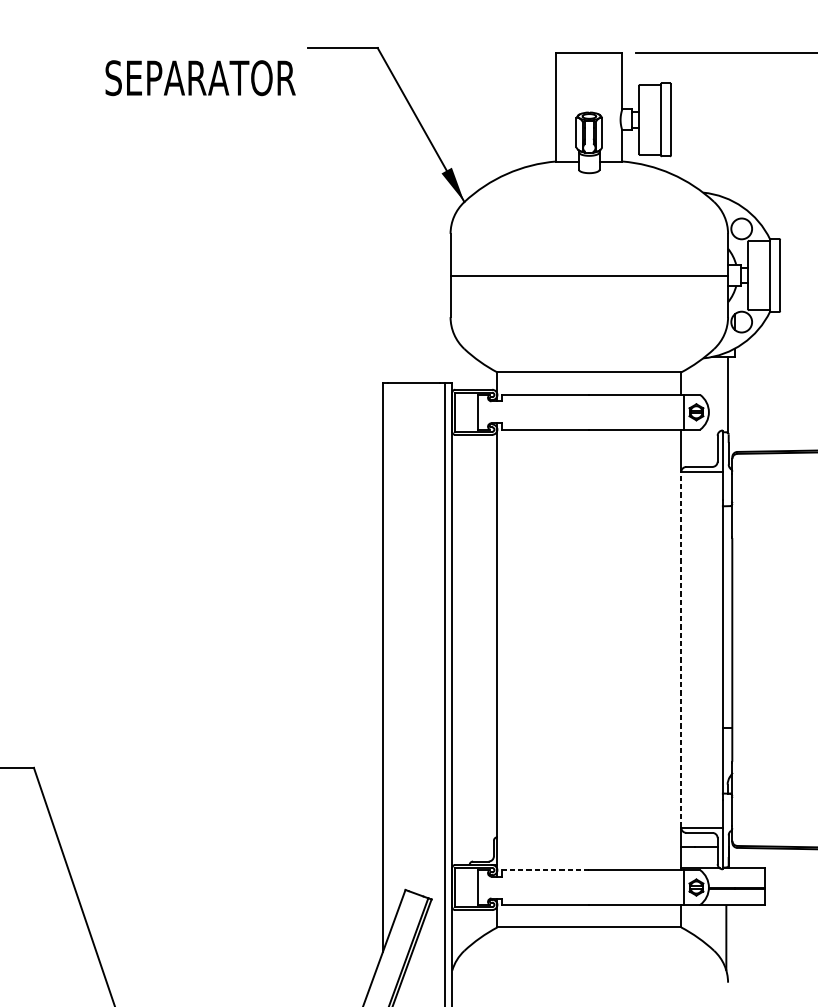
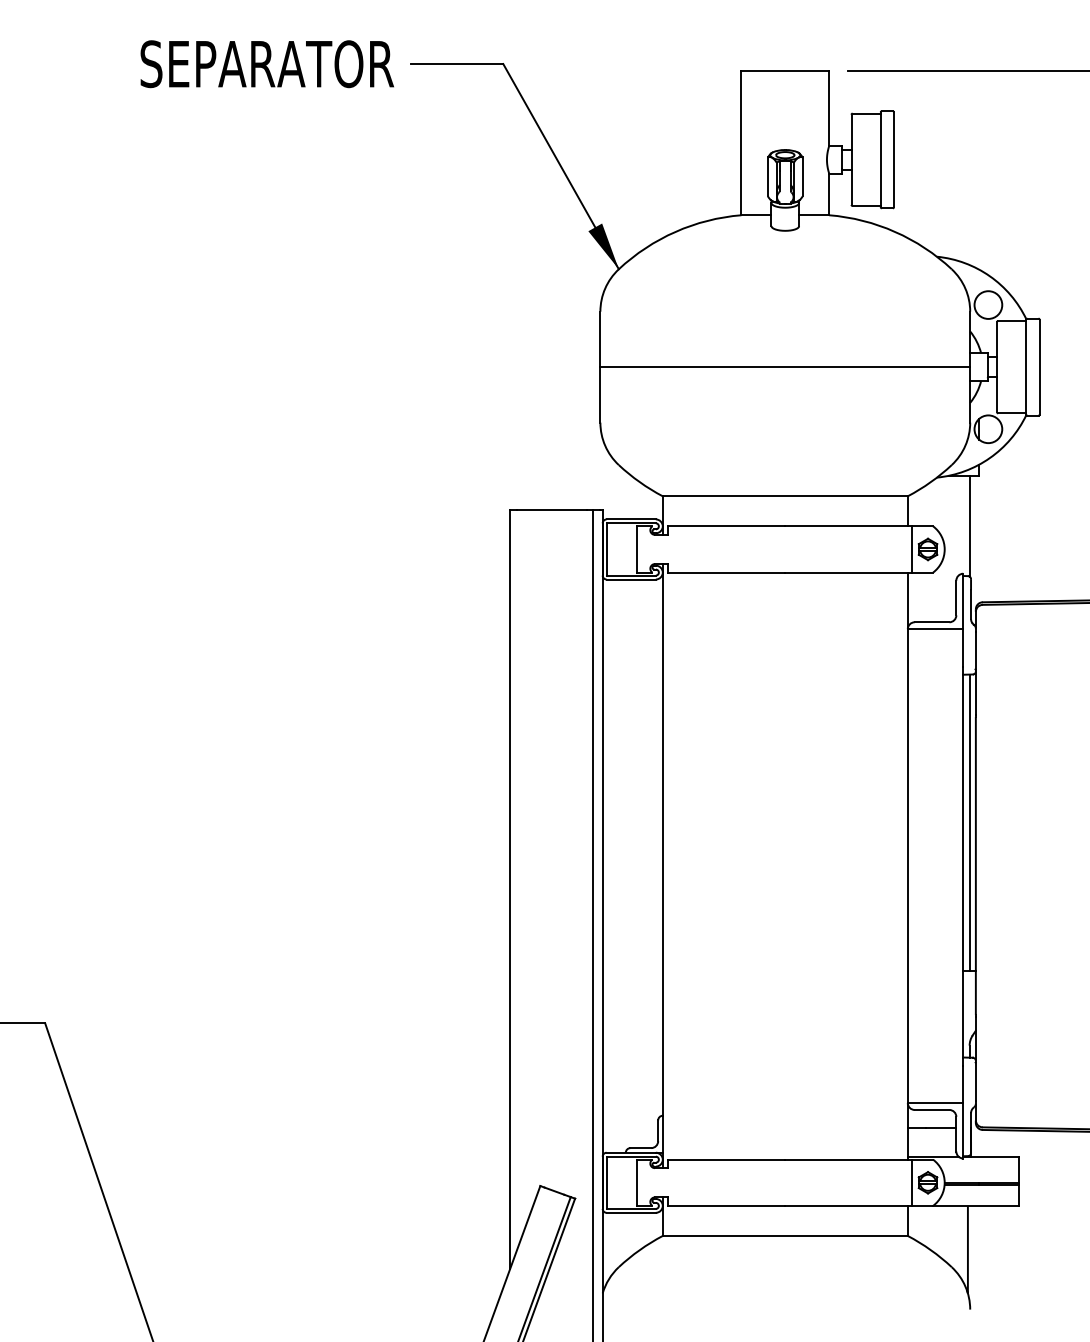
text: (200, 78) -> (266, 64), moved
line: (728, 617) -> (970, 822), added
line: (681, 650) -> (907, 866), dashed -> solid
line: (545, 870) -> (726, 1159), dashed -> solid

